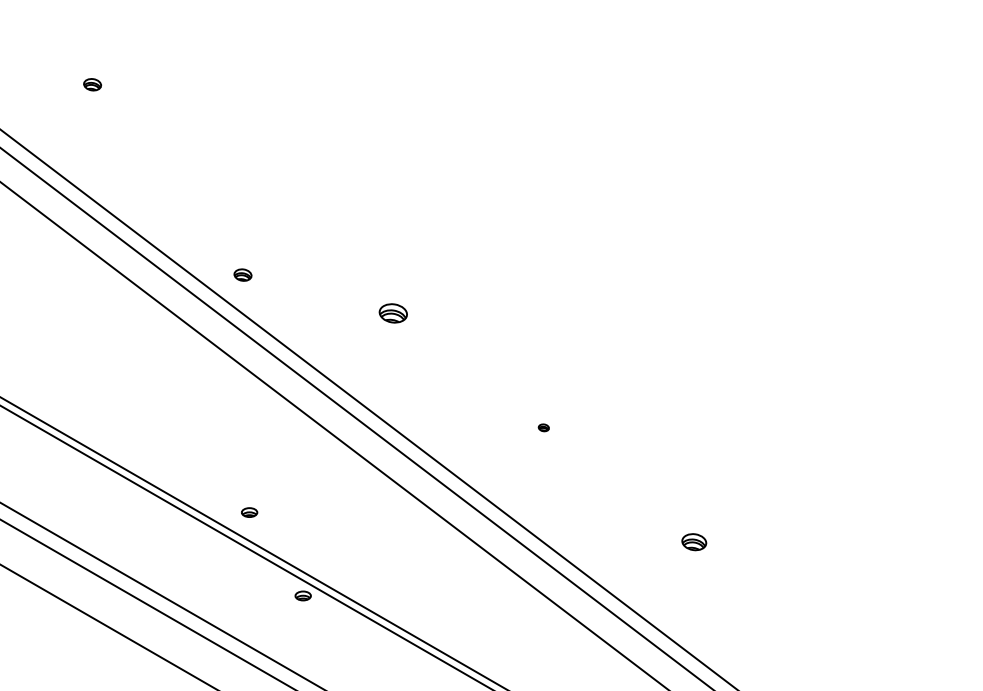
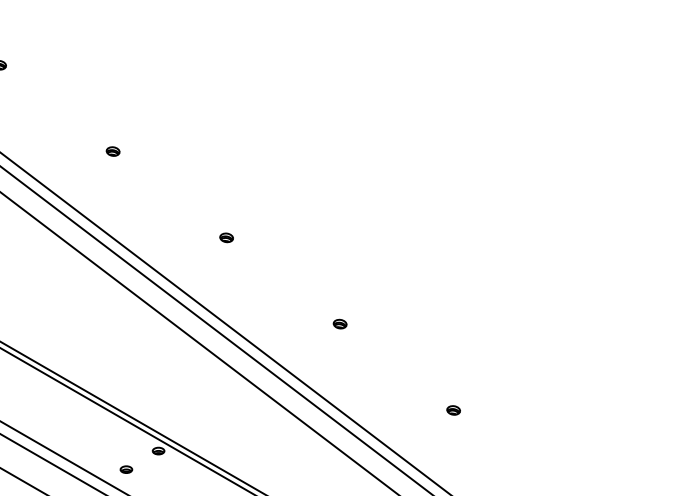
part: (242, 274) -> (112, 151), moved
part: (393, 313) -> (226, 237), size x0.62
part: (543, 427) -> (339, 323), size x1.67
part: (249, 512) -> (126, 469), moved
part: (693, 541) -> (453, 409), size x0.71

